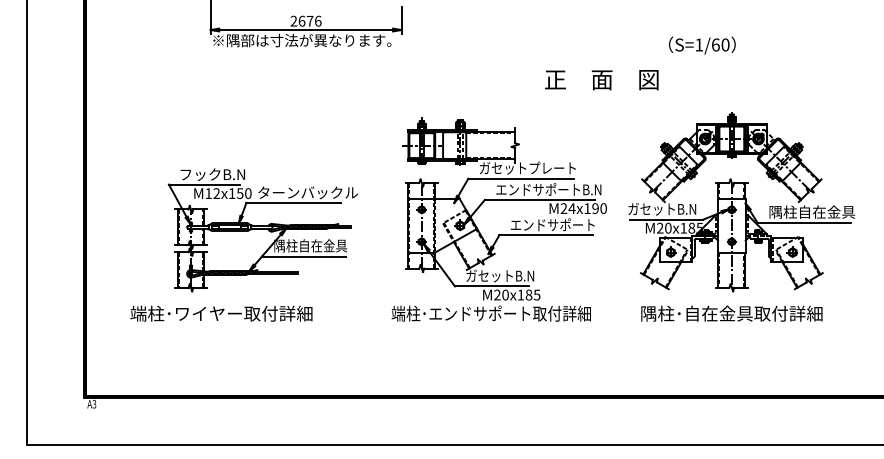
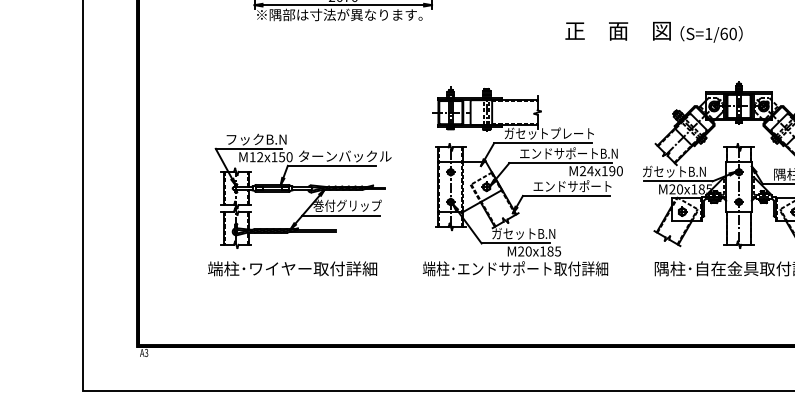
text: (702, 45) -> (711, 34), moved
text: (601, 80) -> (617, 31), moved
text: (310, 245) -> (347, 205), 隅柱自在金具 -> 巻付グリップ
text: (221, 313) -> (292, 268), moved

